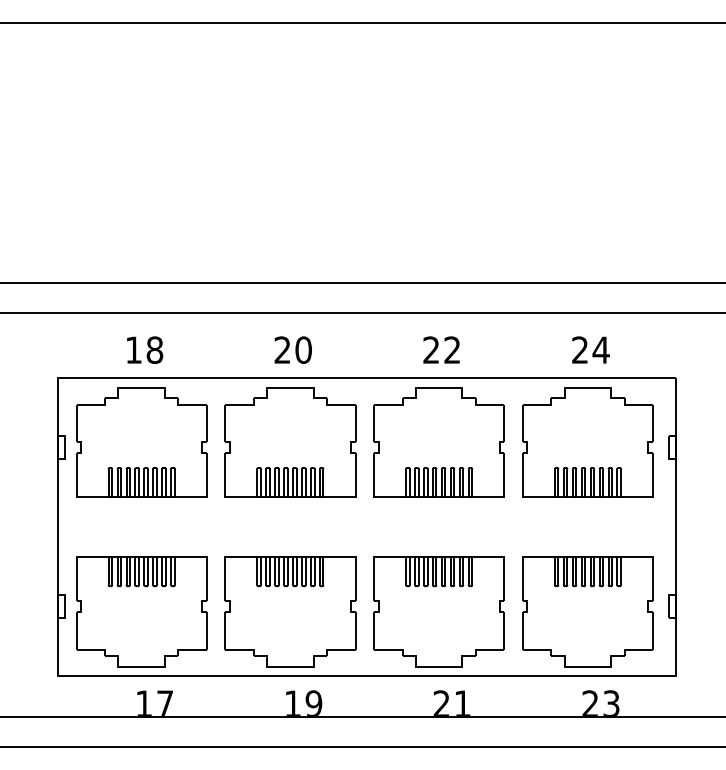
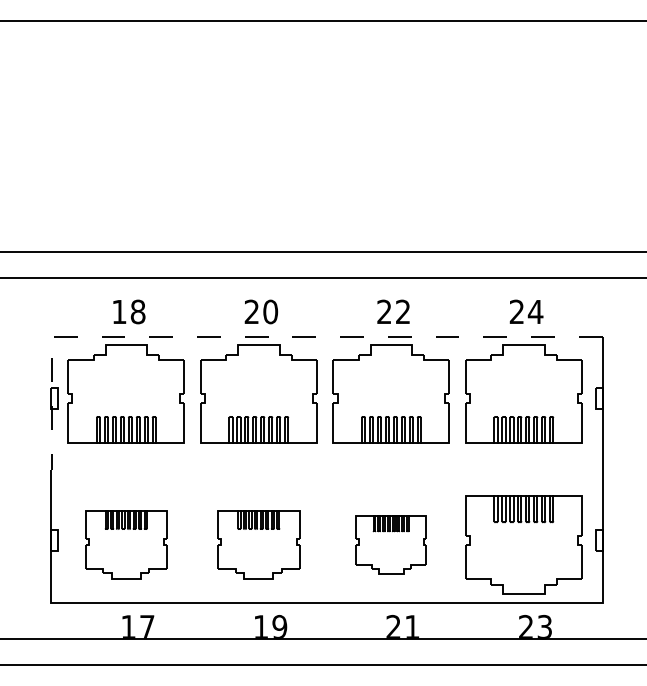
line: (291, 377) -> (259, 336), solid -> dashed
part: (140, 611) -> (125, 544), size x0.7
part: (290, 611) -> (258, 544), size x0.7
part: (438, 611) -> (390, 544), size x0.6

